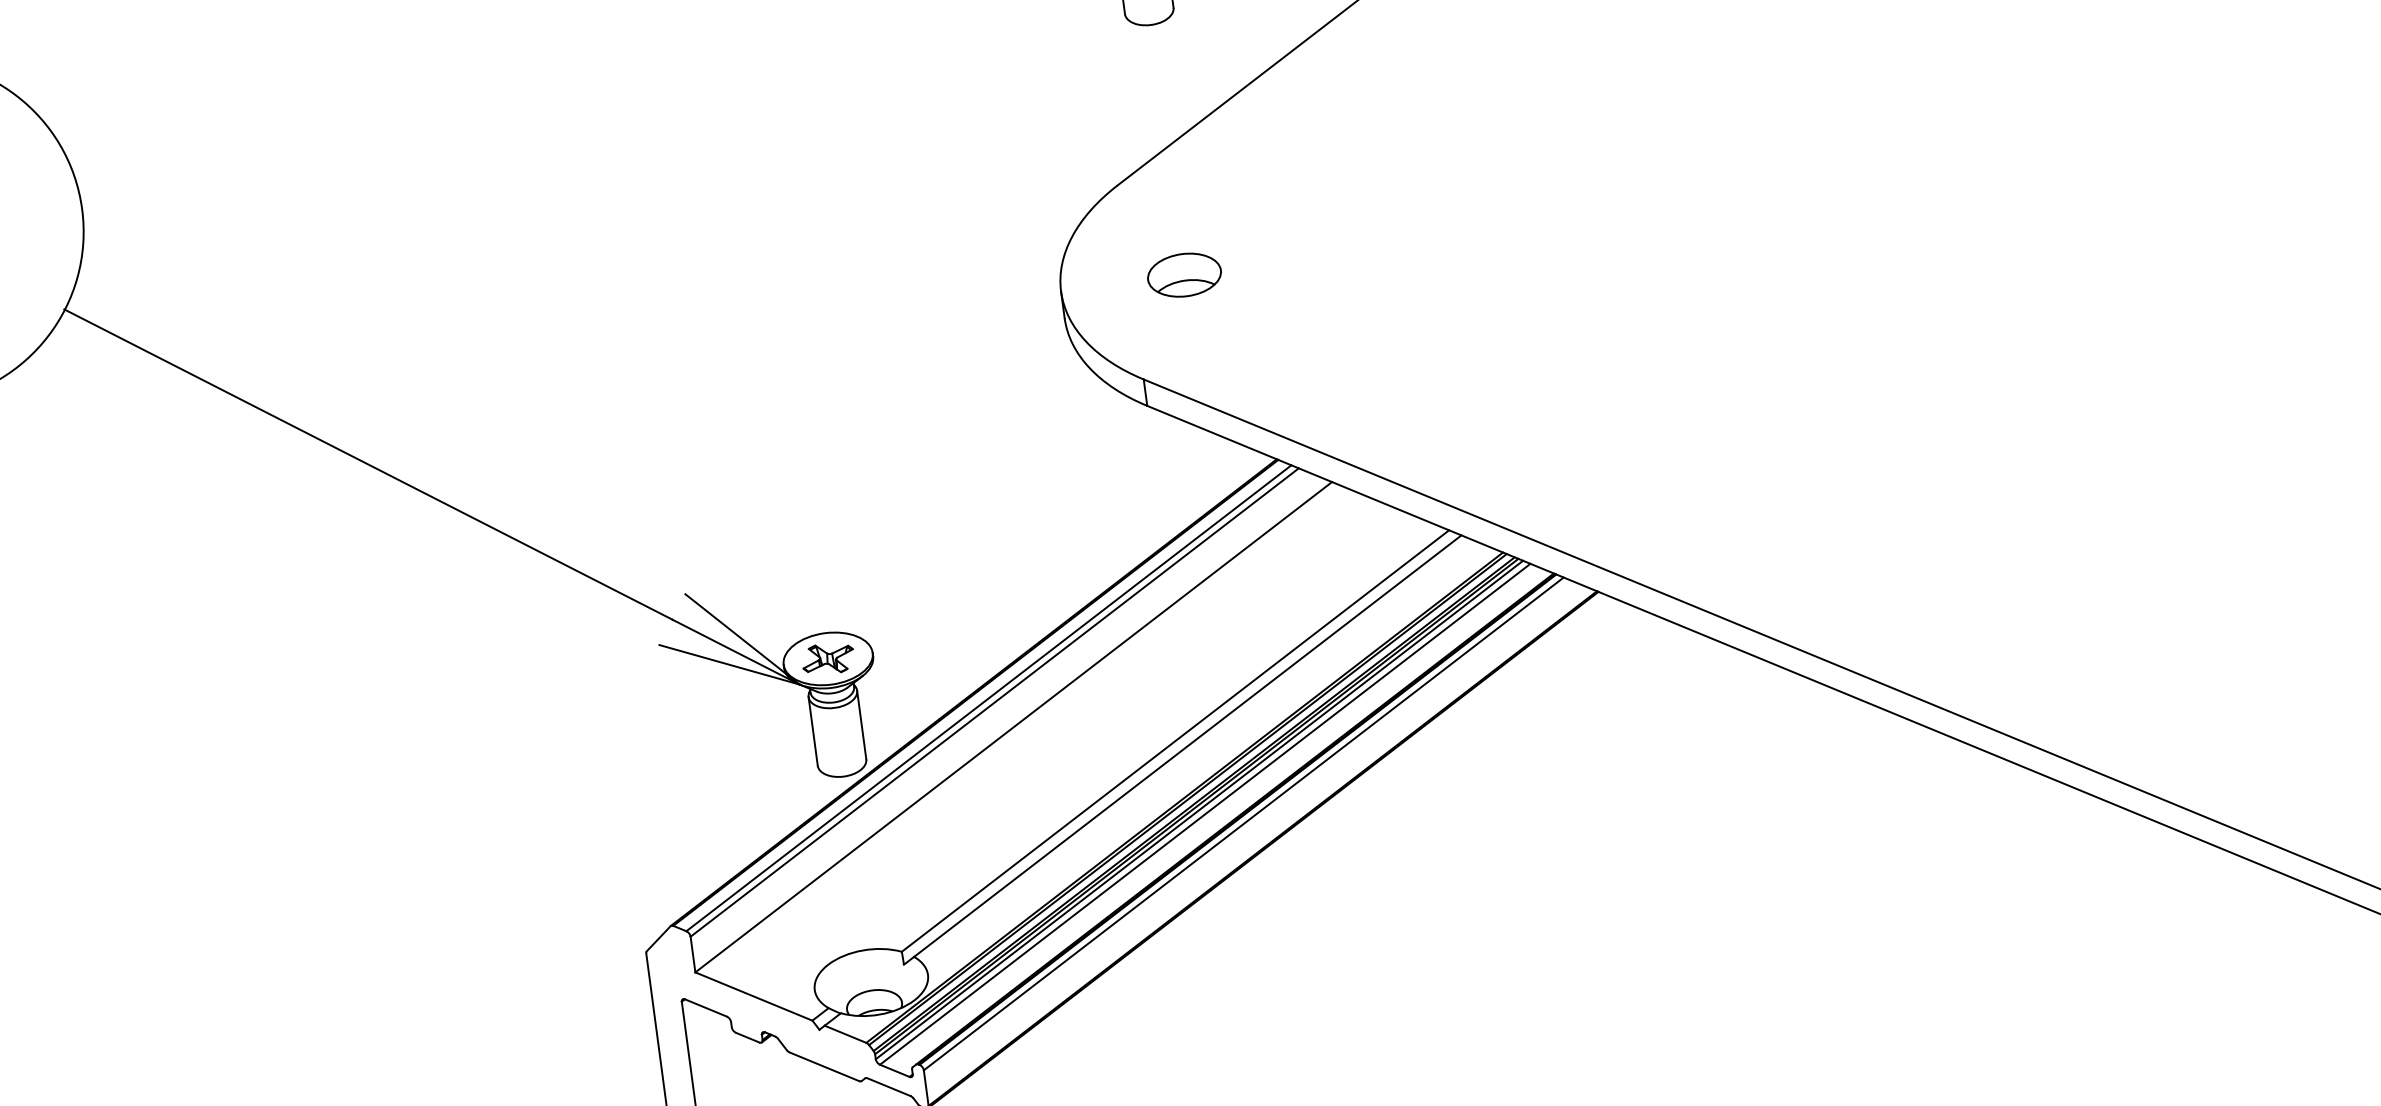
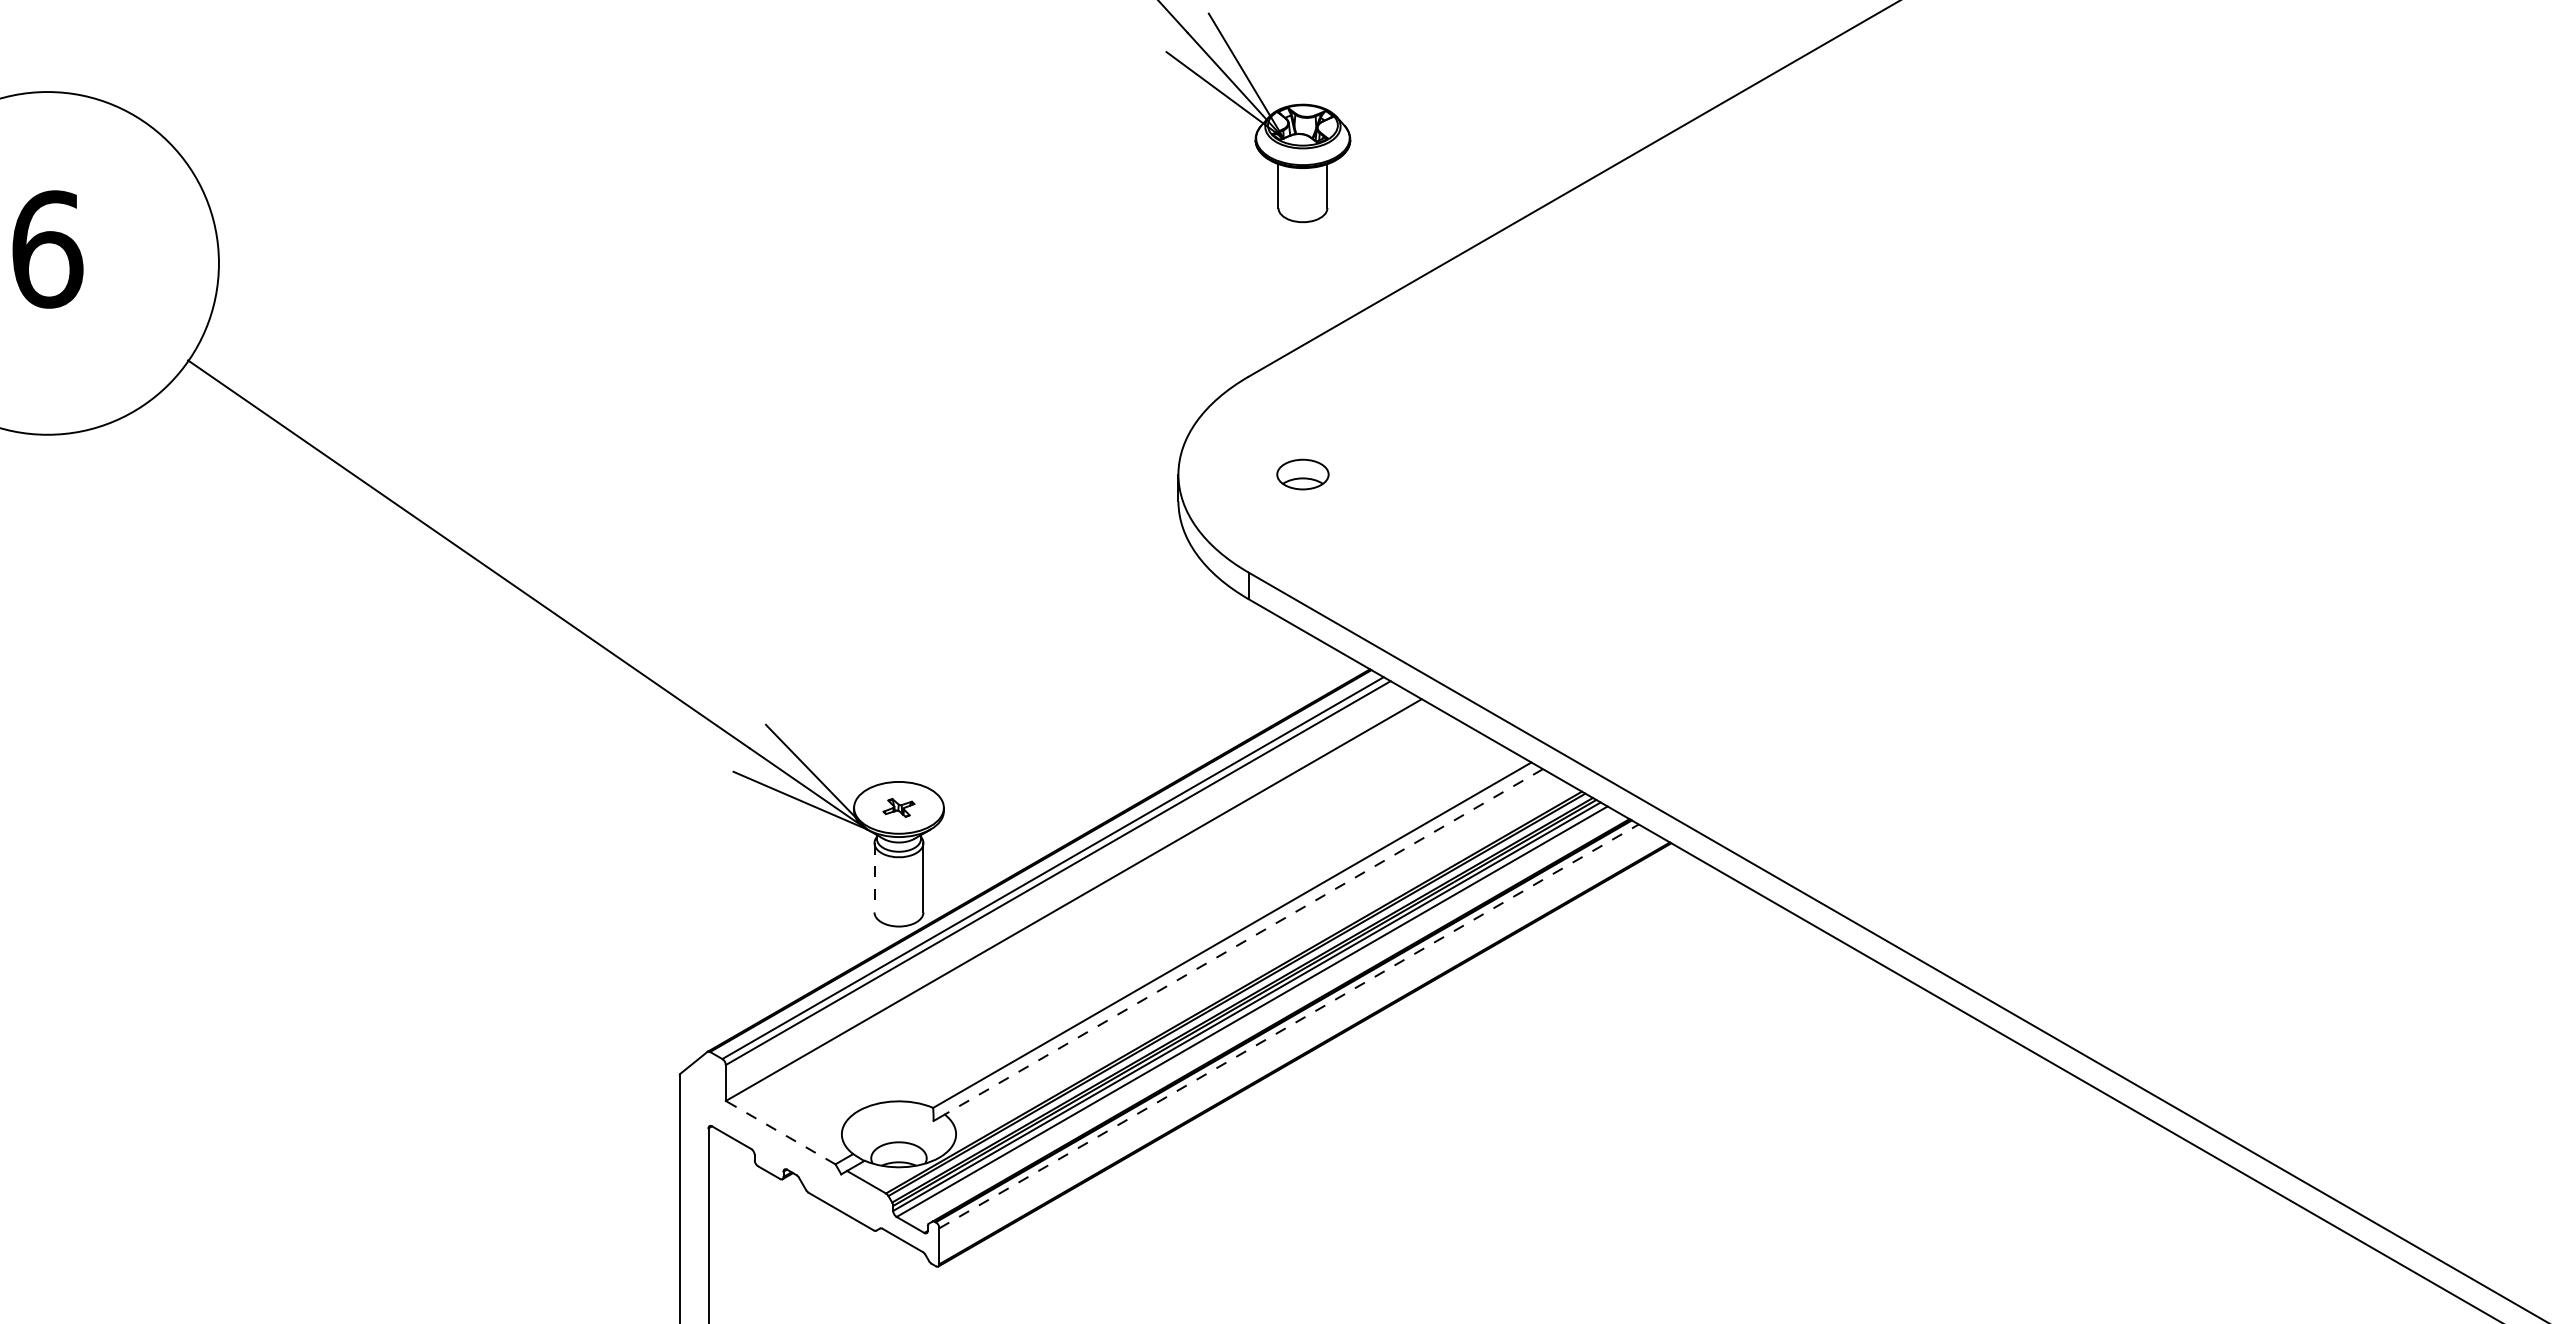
part: (1184, 275) -> (1302, 474), size x0.7
part: (827, 658) -> (898, 807), size x0.6
line: (813, 731) -> (874, 877), solid -> dashed
line: (1187, 746) -> (1243, 942), solid -> dashed
line: (1244, 823) -> (1289, 1026), solid -> dashed
line: (753, 996) -> (780, 1132), solid -> dashed

